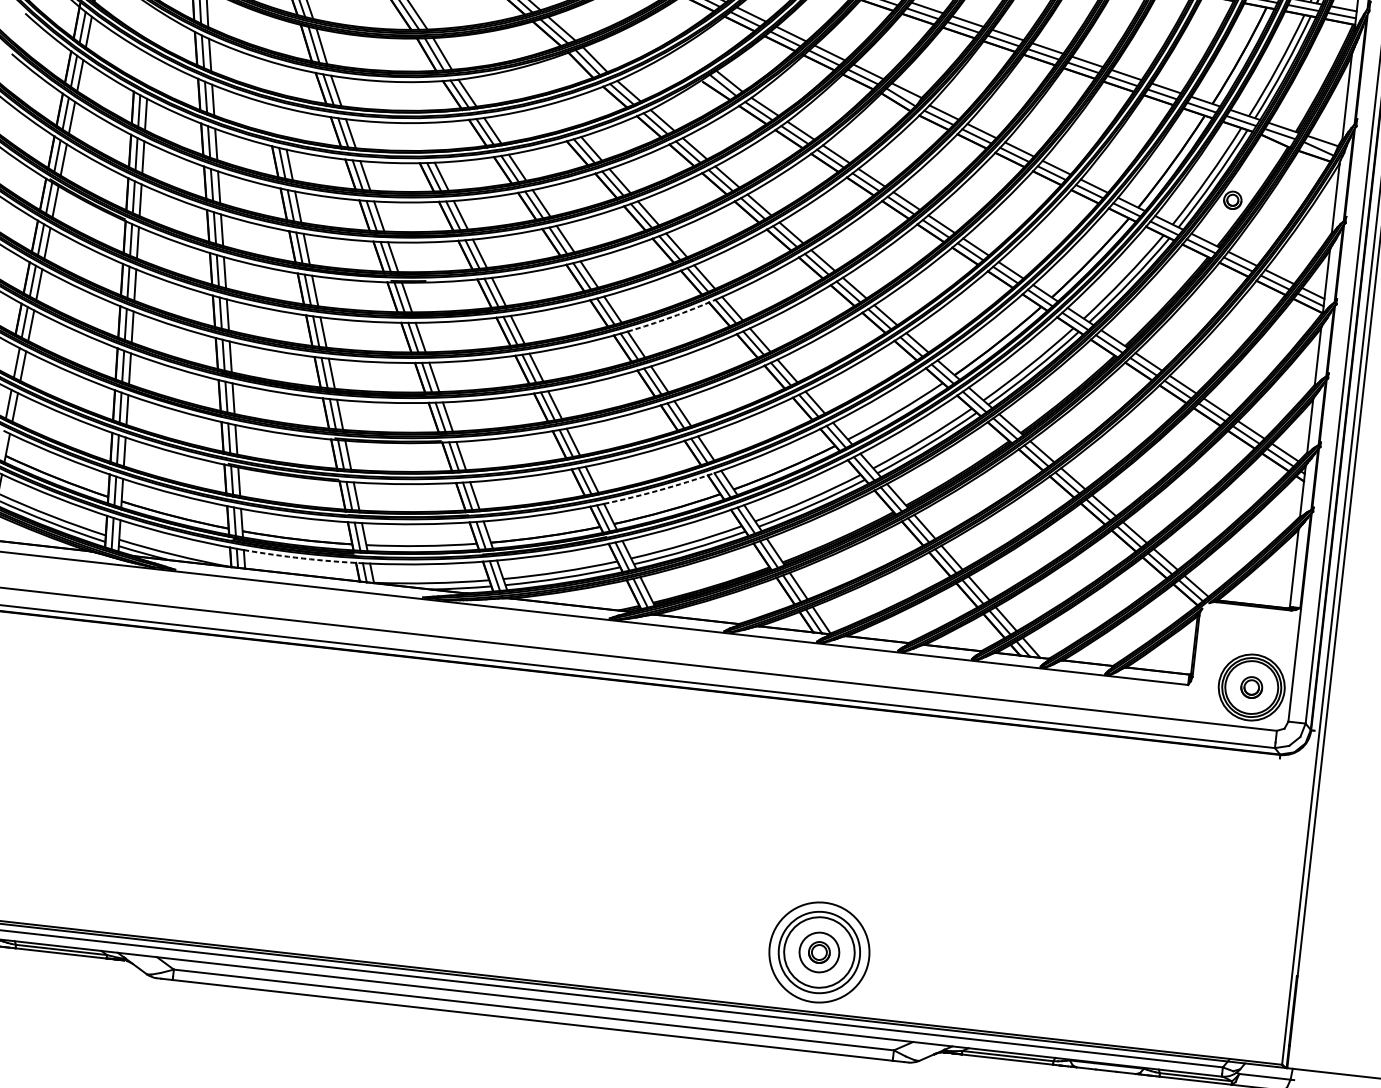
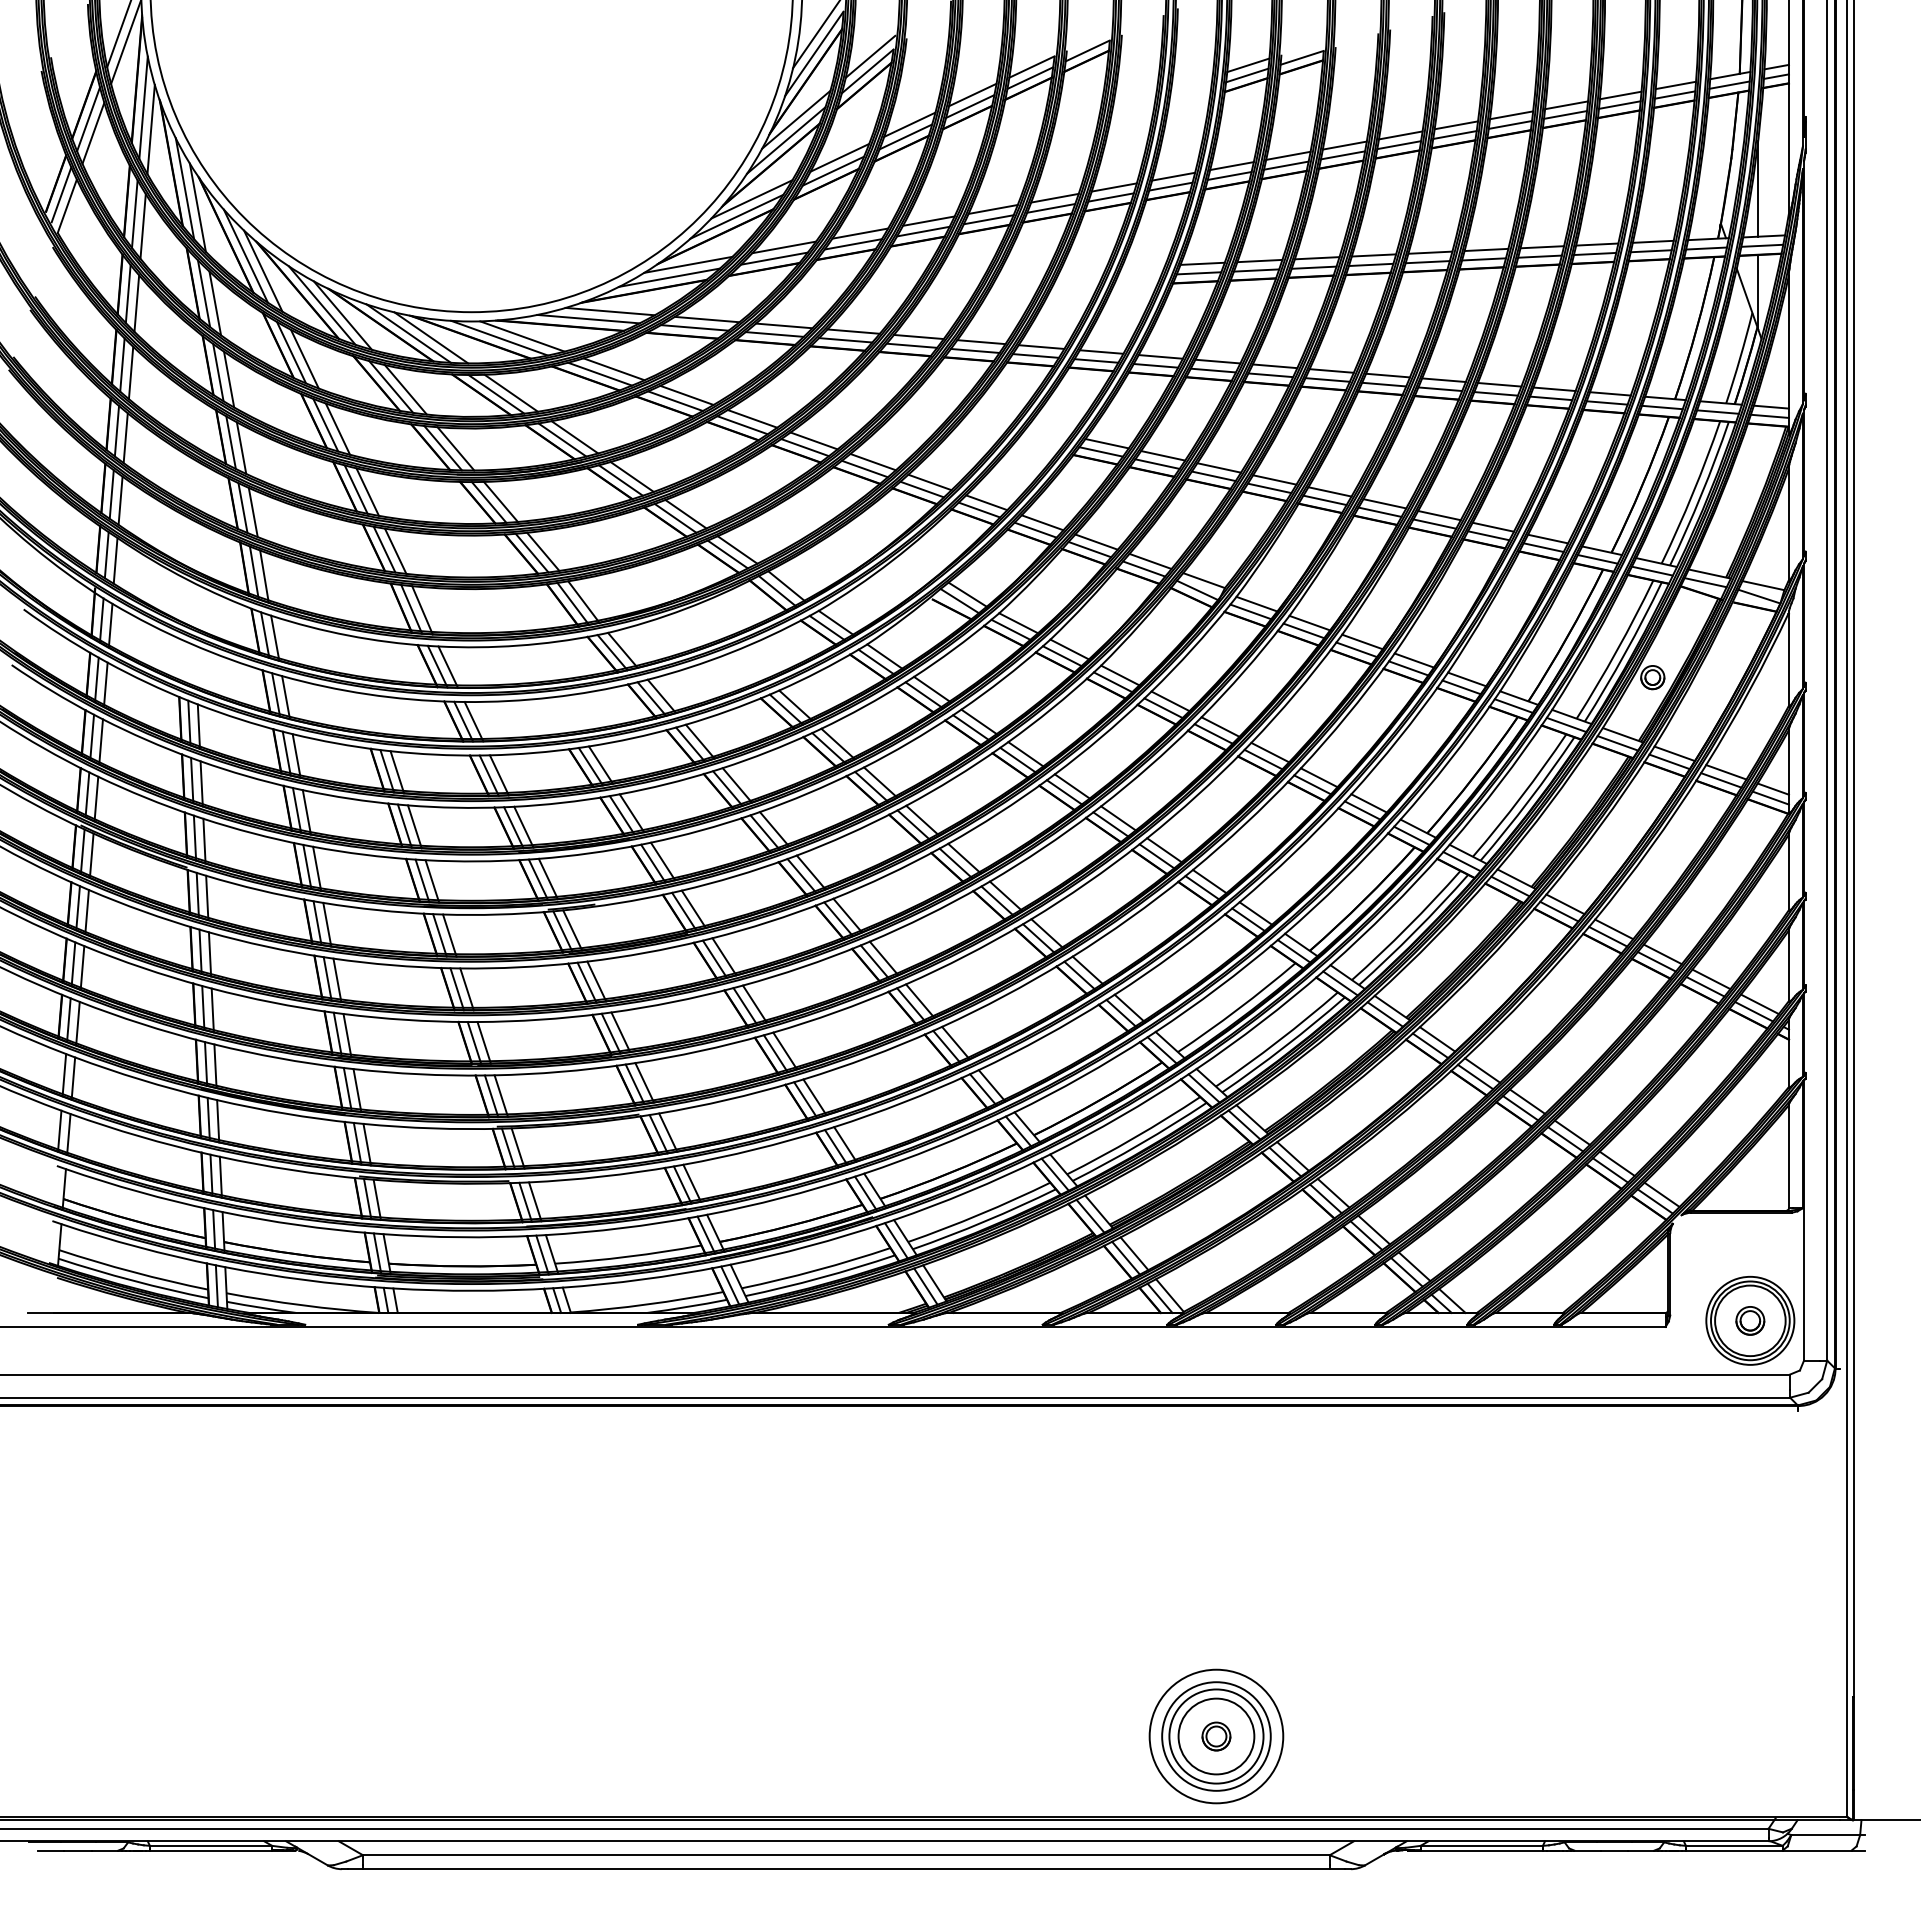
arc: (672, 316) -> (926, 915), dashed -> solid
arc: (659, 490) -> (935, 1147), dashed -> solid
arc: (303, 558) -> (473, 1290), dashed -> solid
circle: (819, 952) -> (1216, 1736), size x1.43

